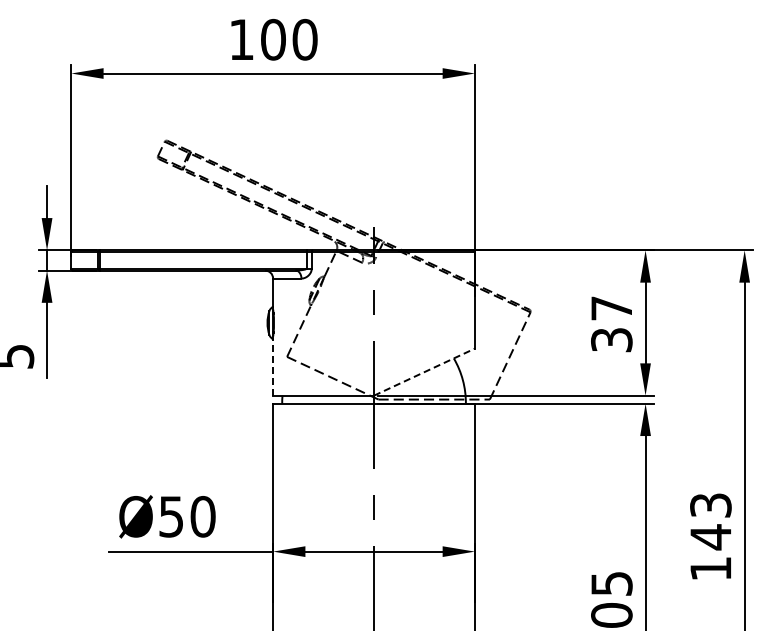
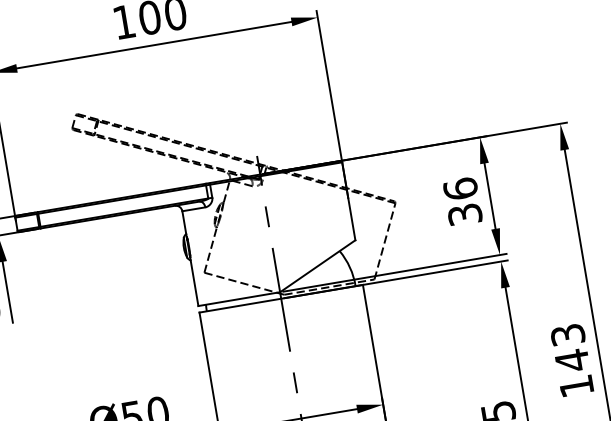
text: (611, 307) -> (460, 188), 37 -> 36
line: (273, 366) -> (194, 282), dashed -> solid
line: (424, 372) -> (317, 266), dashed -> solid

